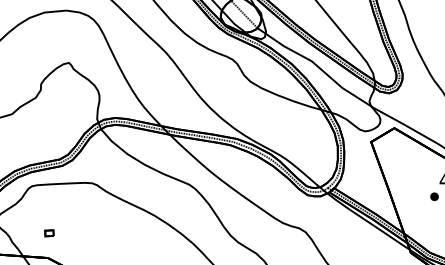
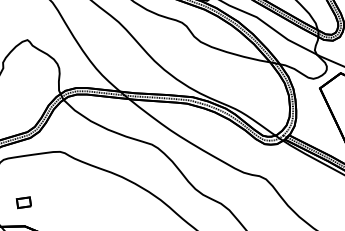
part: (49, 233) -> (24, 202), size x1.67

